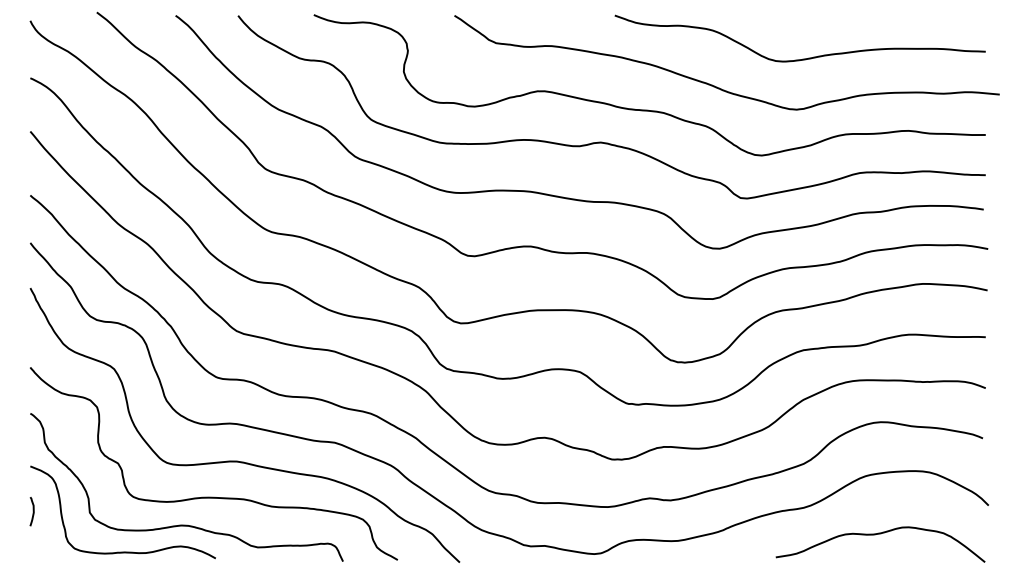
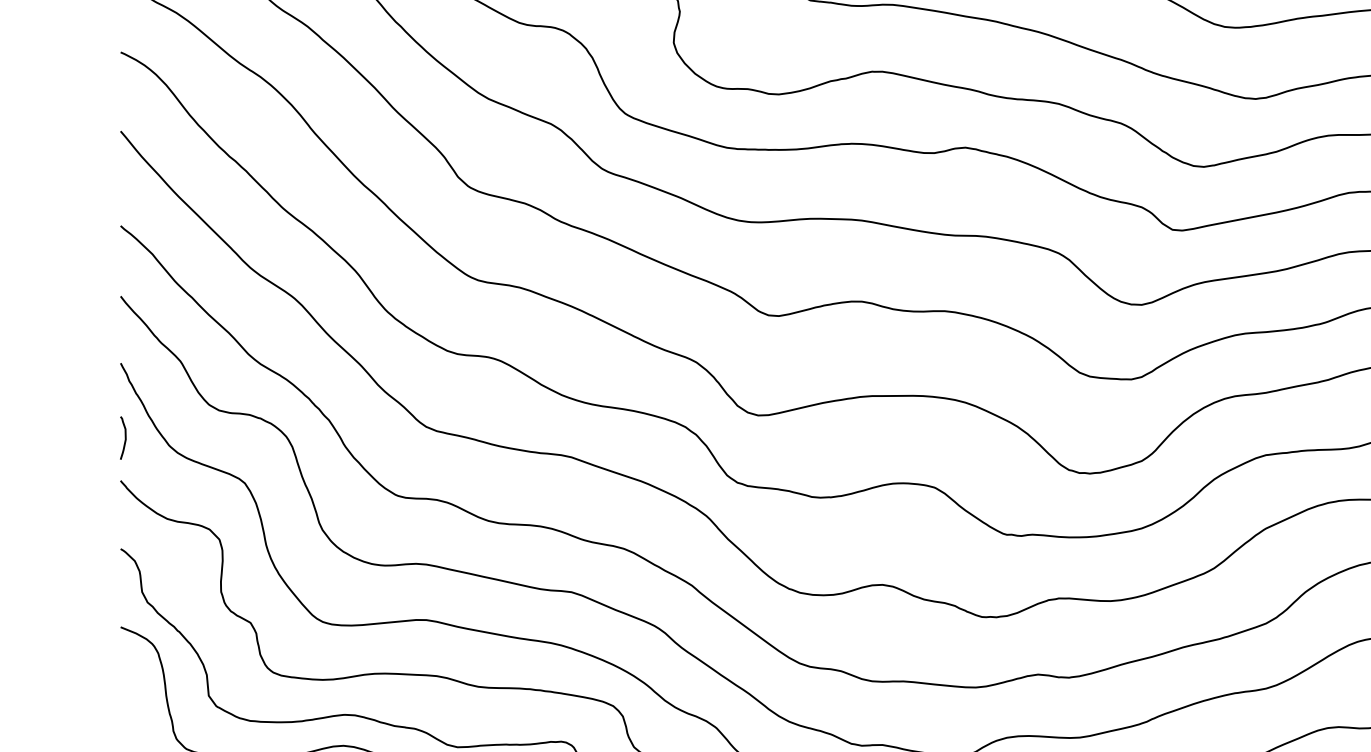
curve: (32, 511) -> (123, 437), moved

